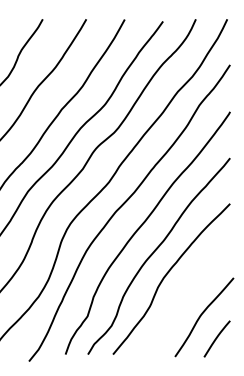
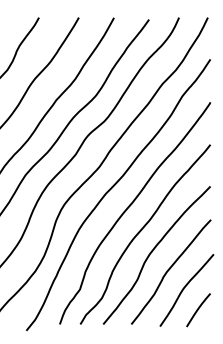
curve: (186, 294) -> (170, 269), added

